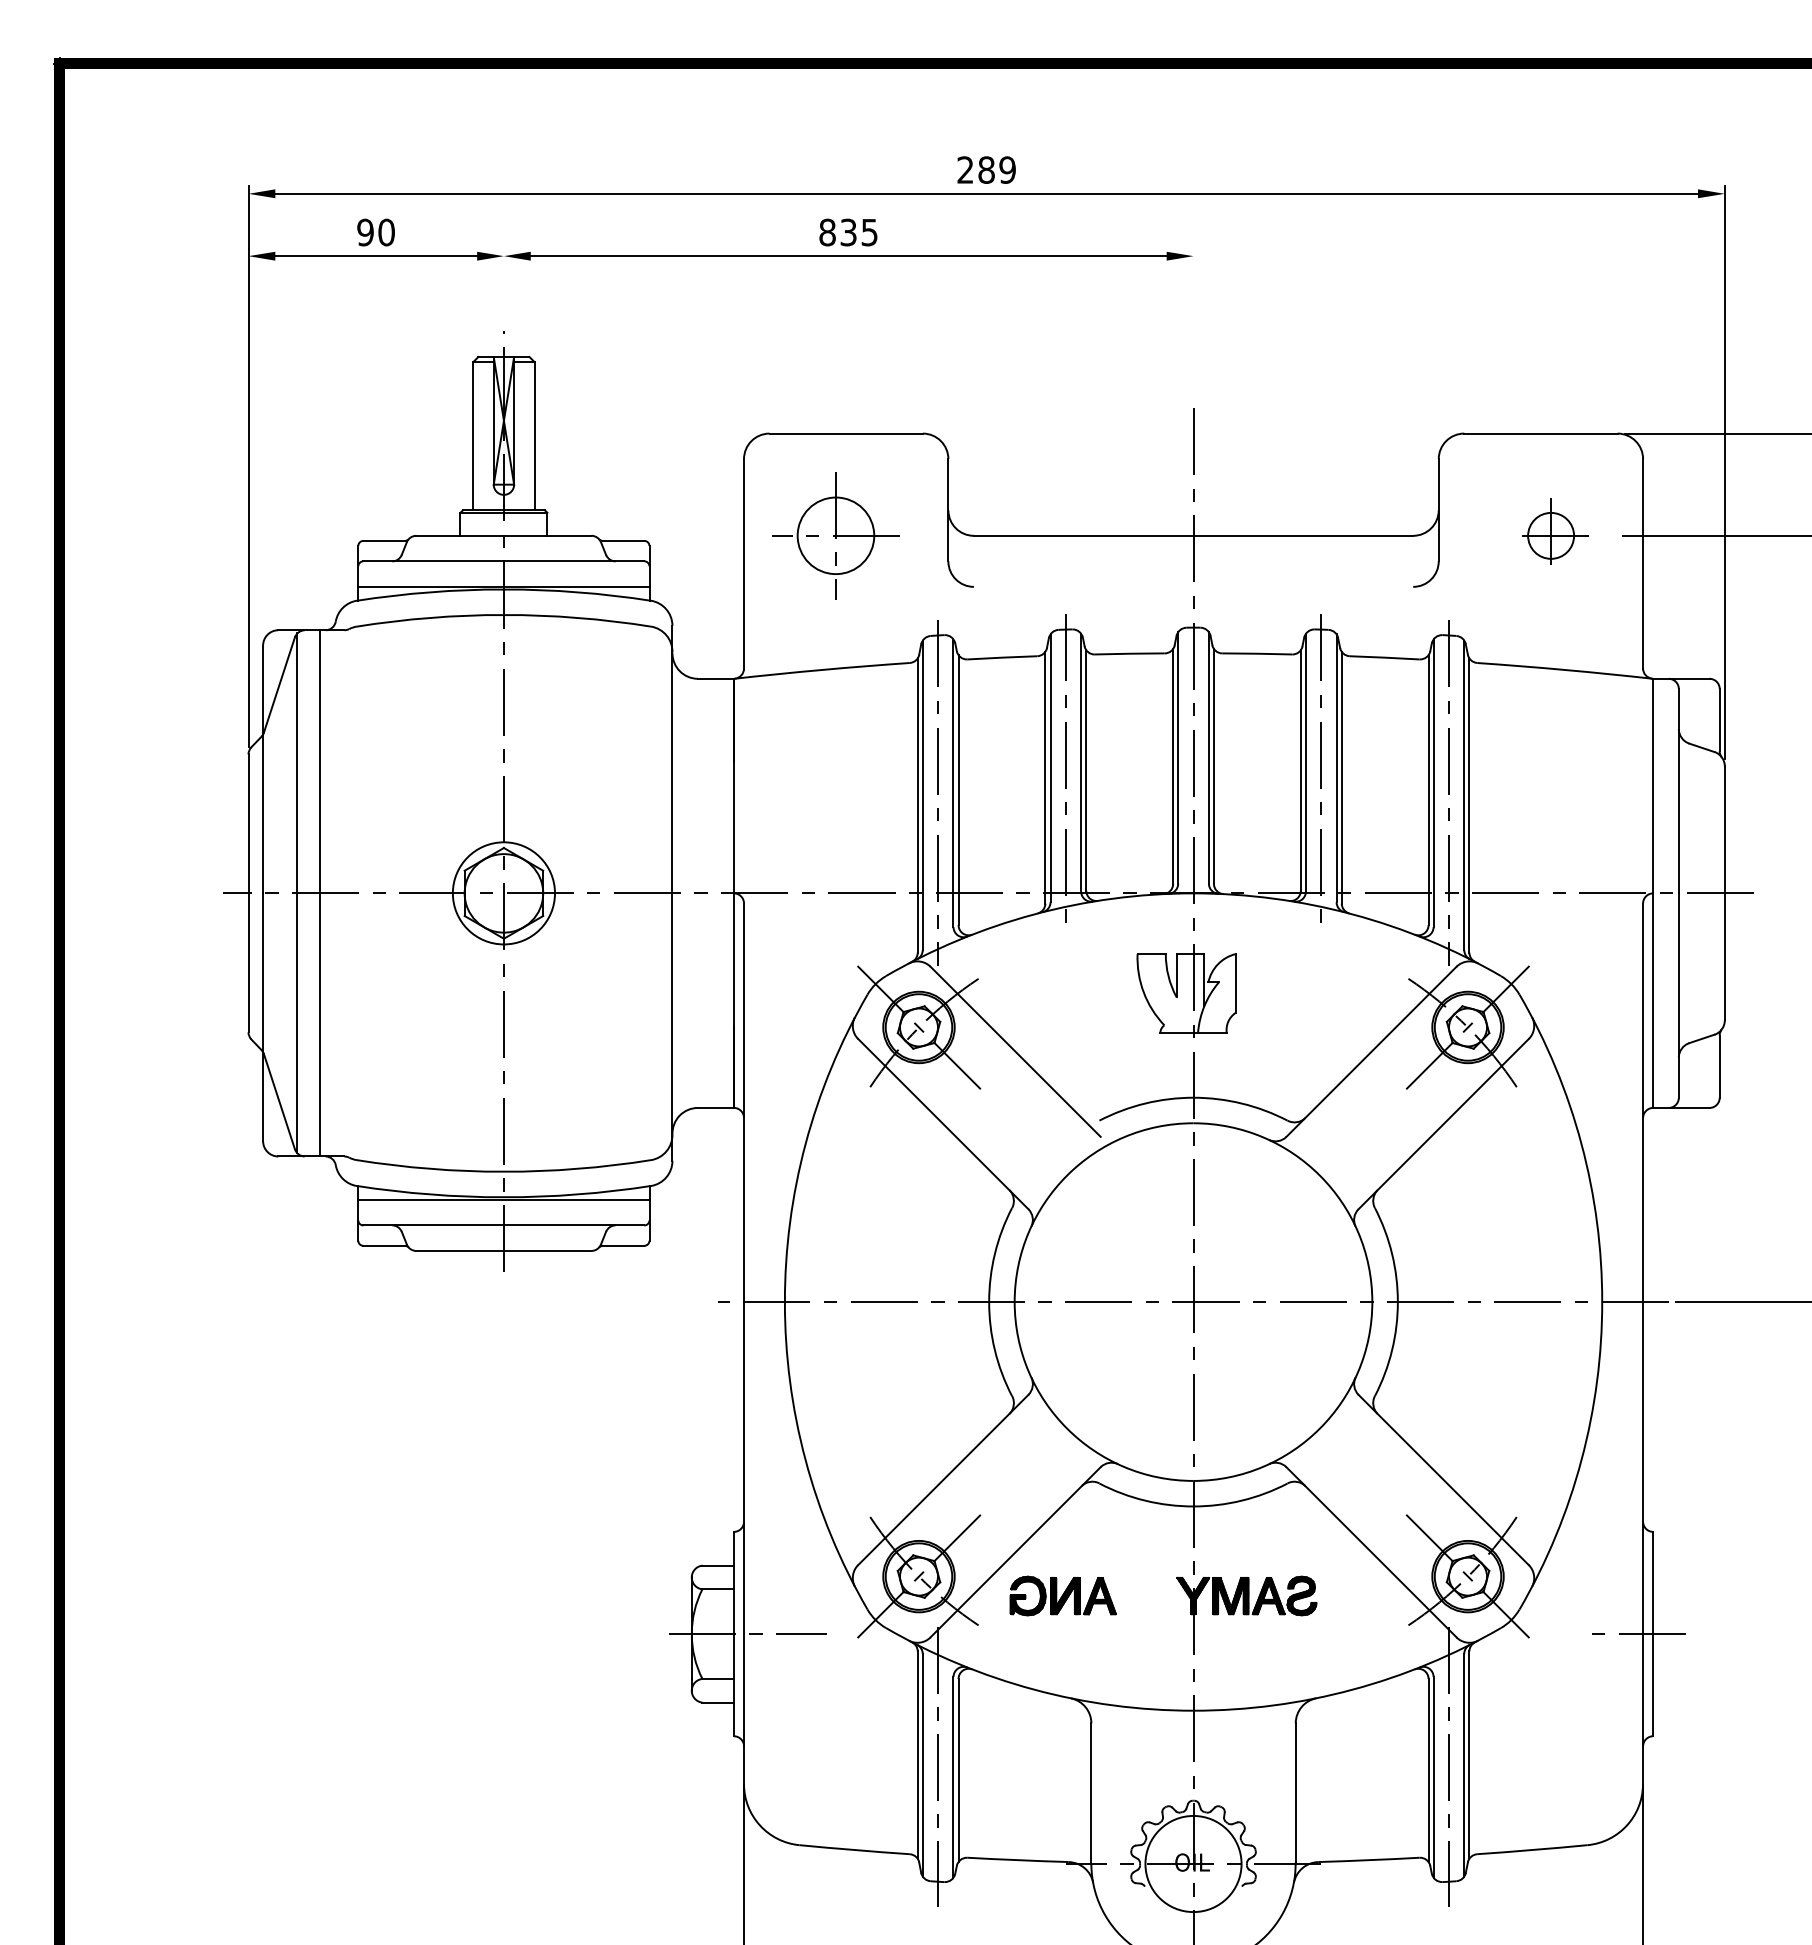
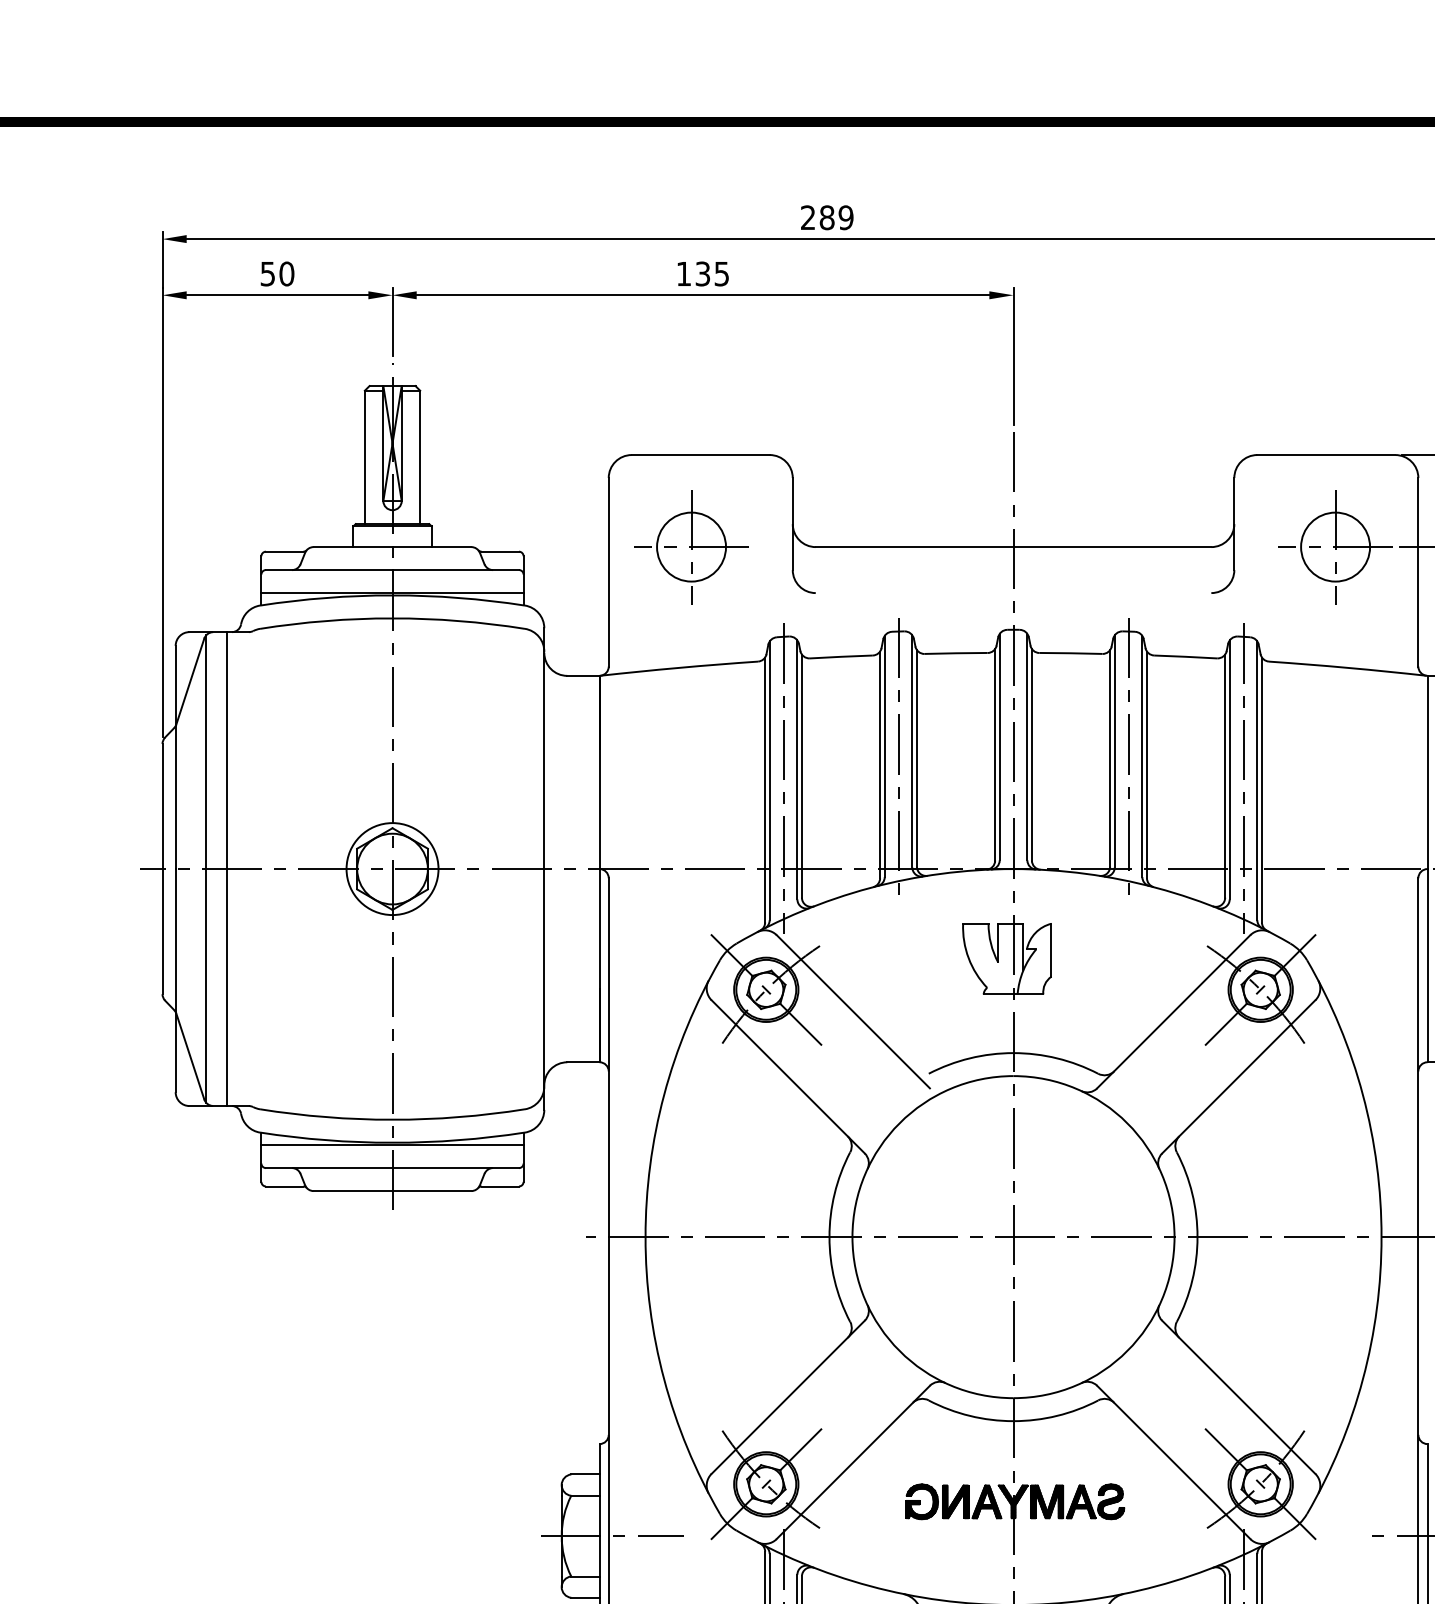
text: (365, 232) -> (267, 273), 90 -> 50
text: (827, 232) -> (683, 273), 835 -> 135
line: (503, 285) -> (392, 321), added
line: (1193, 324) -> (1013, 356), added
part: (1550, 535) -> (1334, 546), size x1.67
part: (1062, 1595) -> (953, 1501), moved

